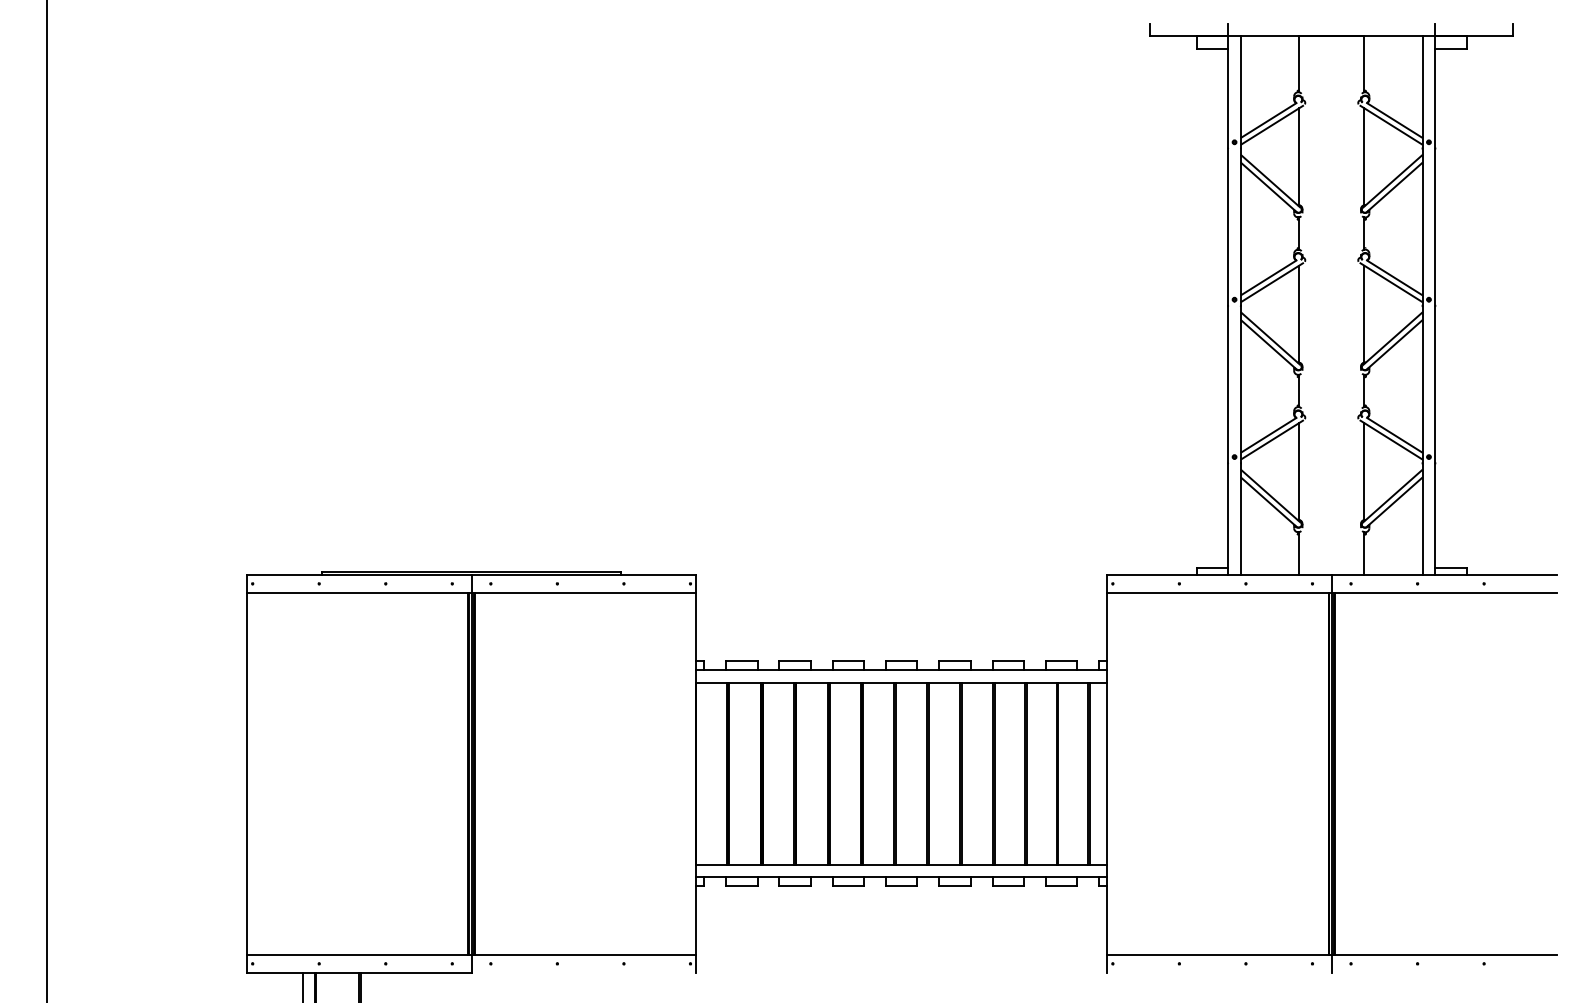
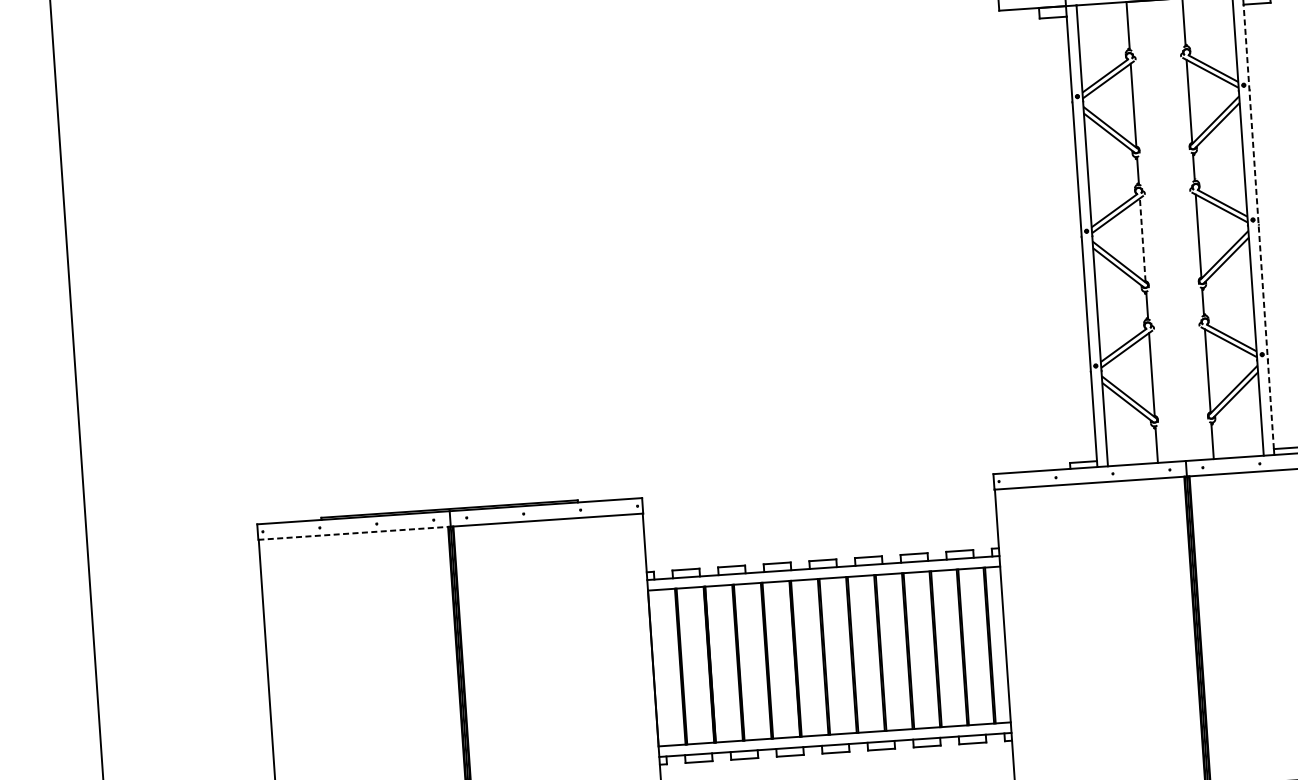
line: (1435, 308) -> (1259, 227), solid -> dashed
line: (1299, 313) -> (1143, 239), solid -> dashed
line: (359, 592) -> (354, 532), solid -> dashed

